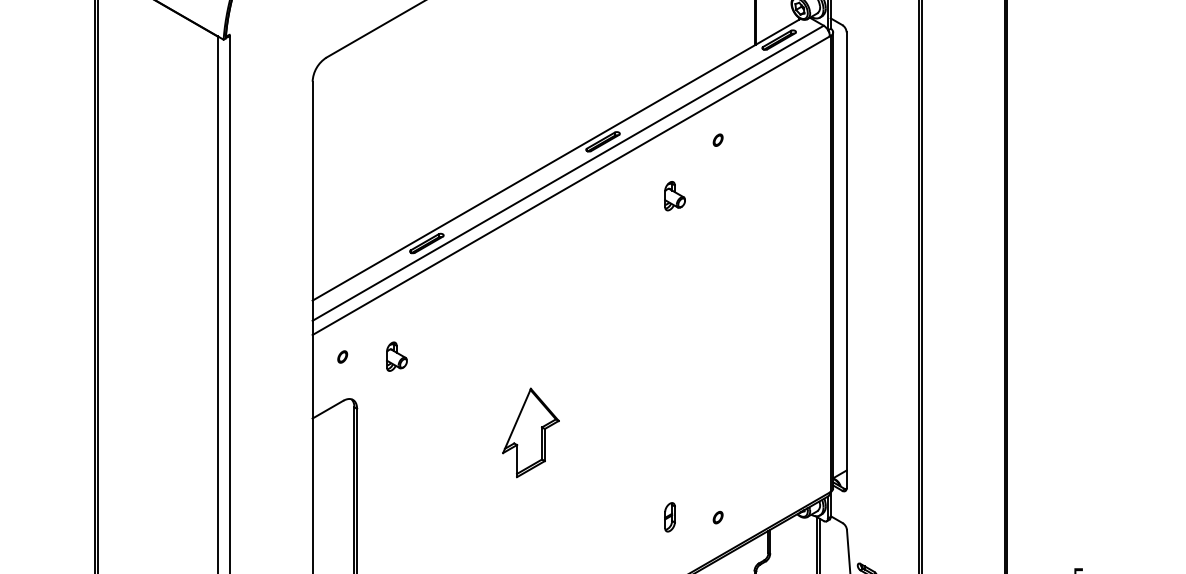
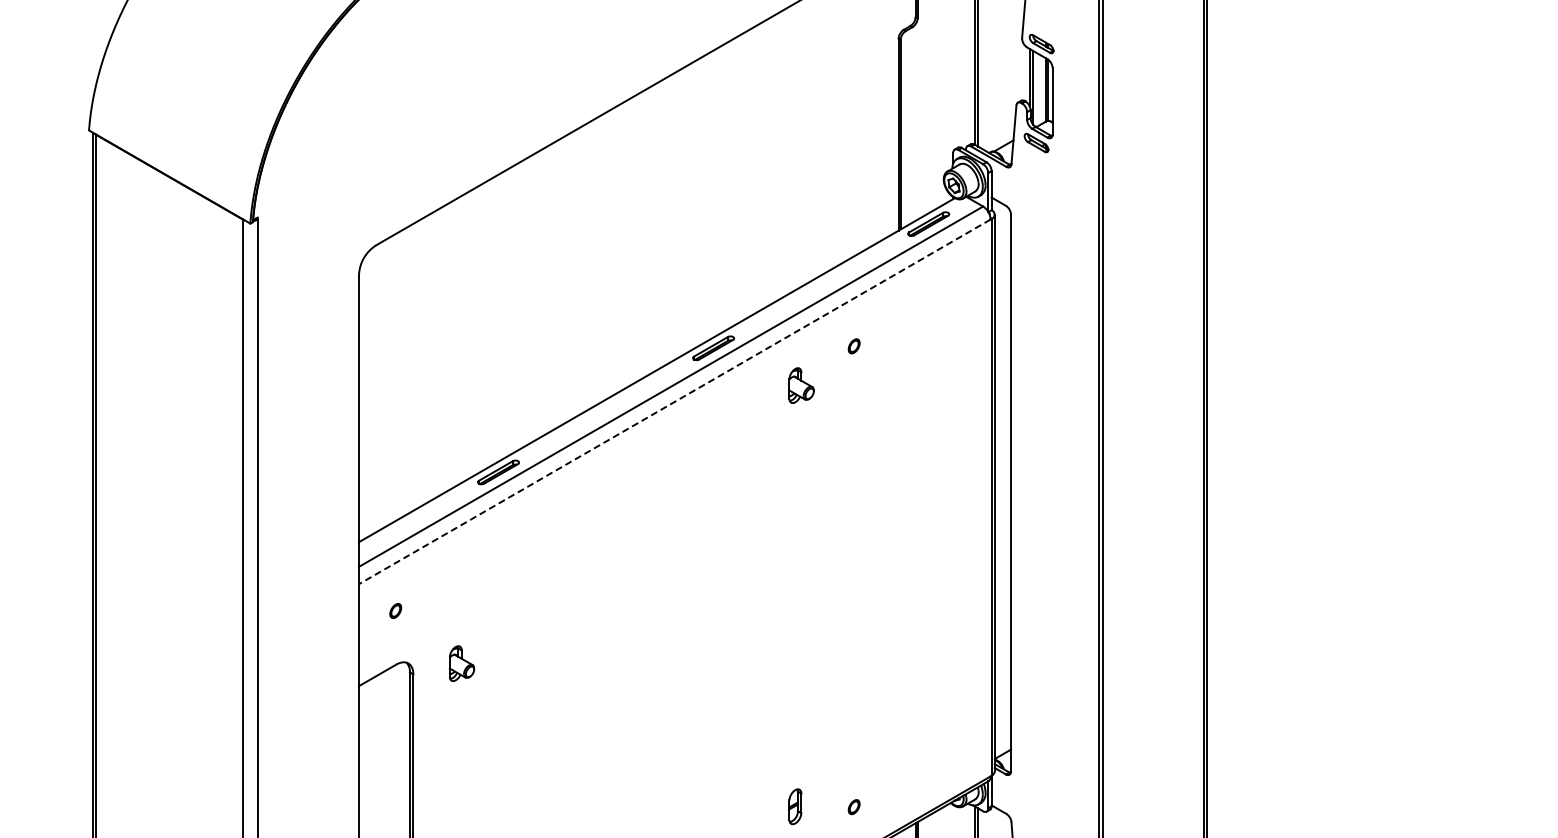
line: (571, 185) -> (674, 401), solid -> dashed
part: (675, 196) -> (801, 385), moved
part: (396, 356) -> (461, 663), moved
part: (530, 432) -> (625, 703), removed

